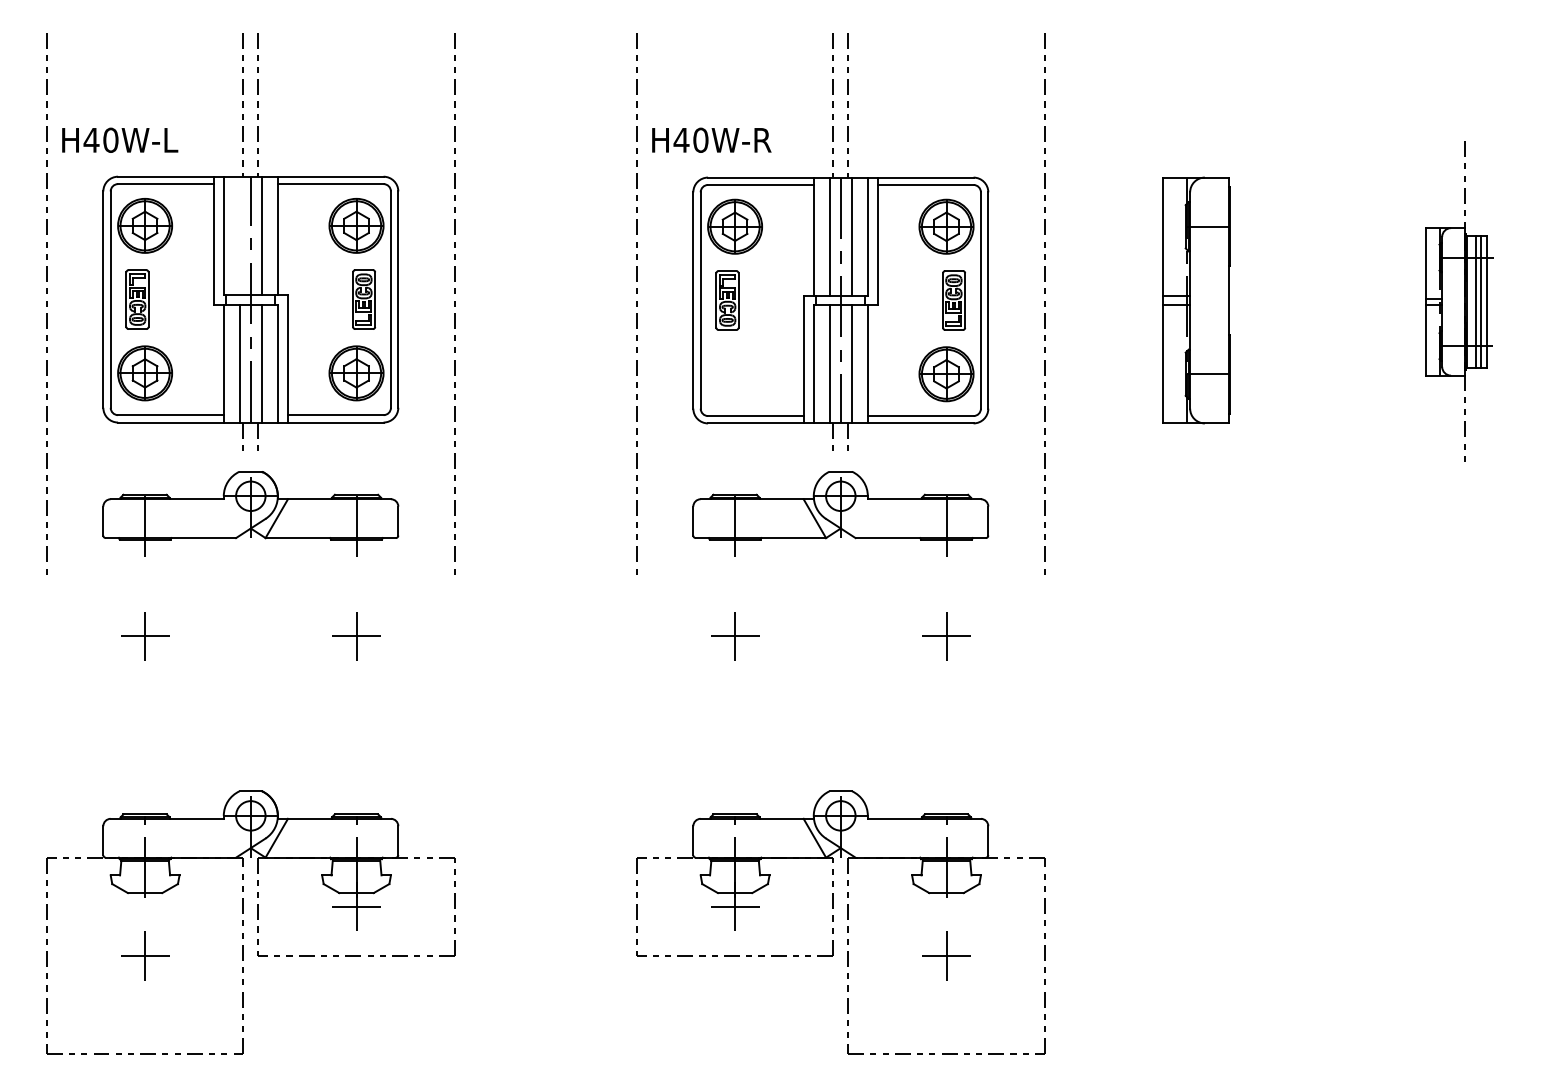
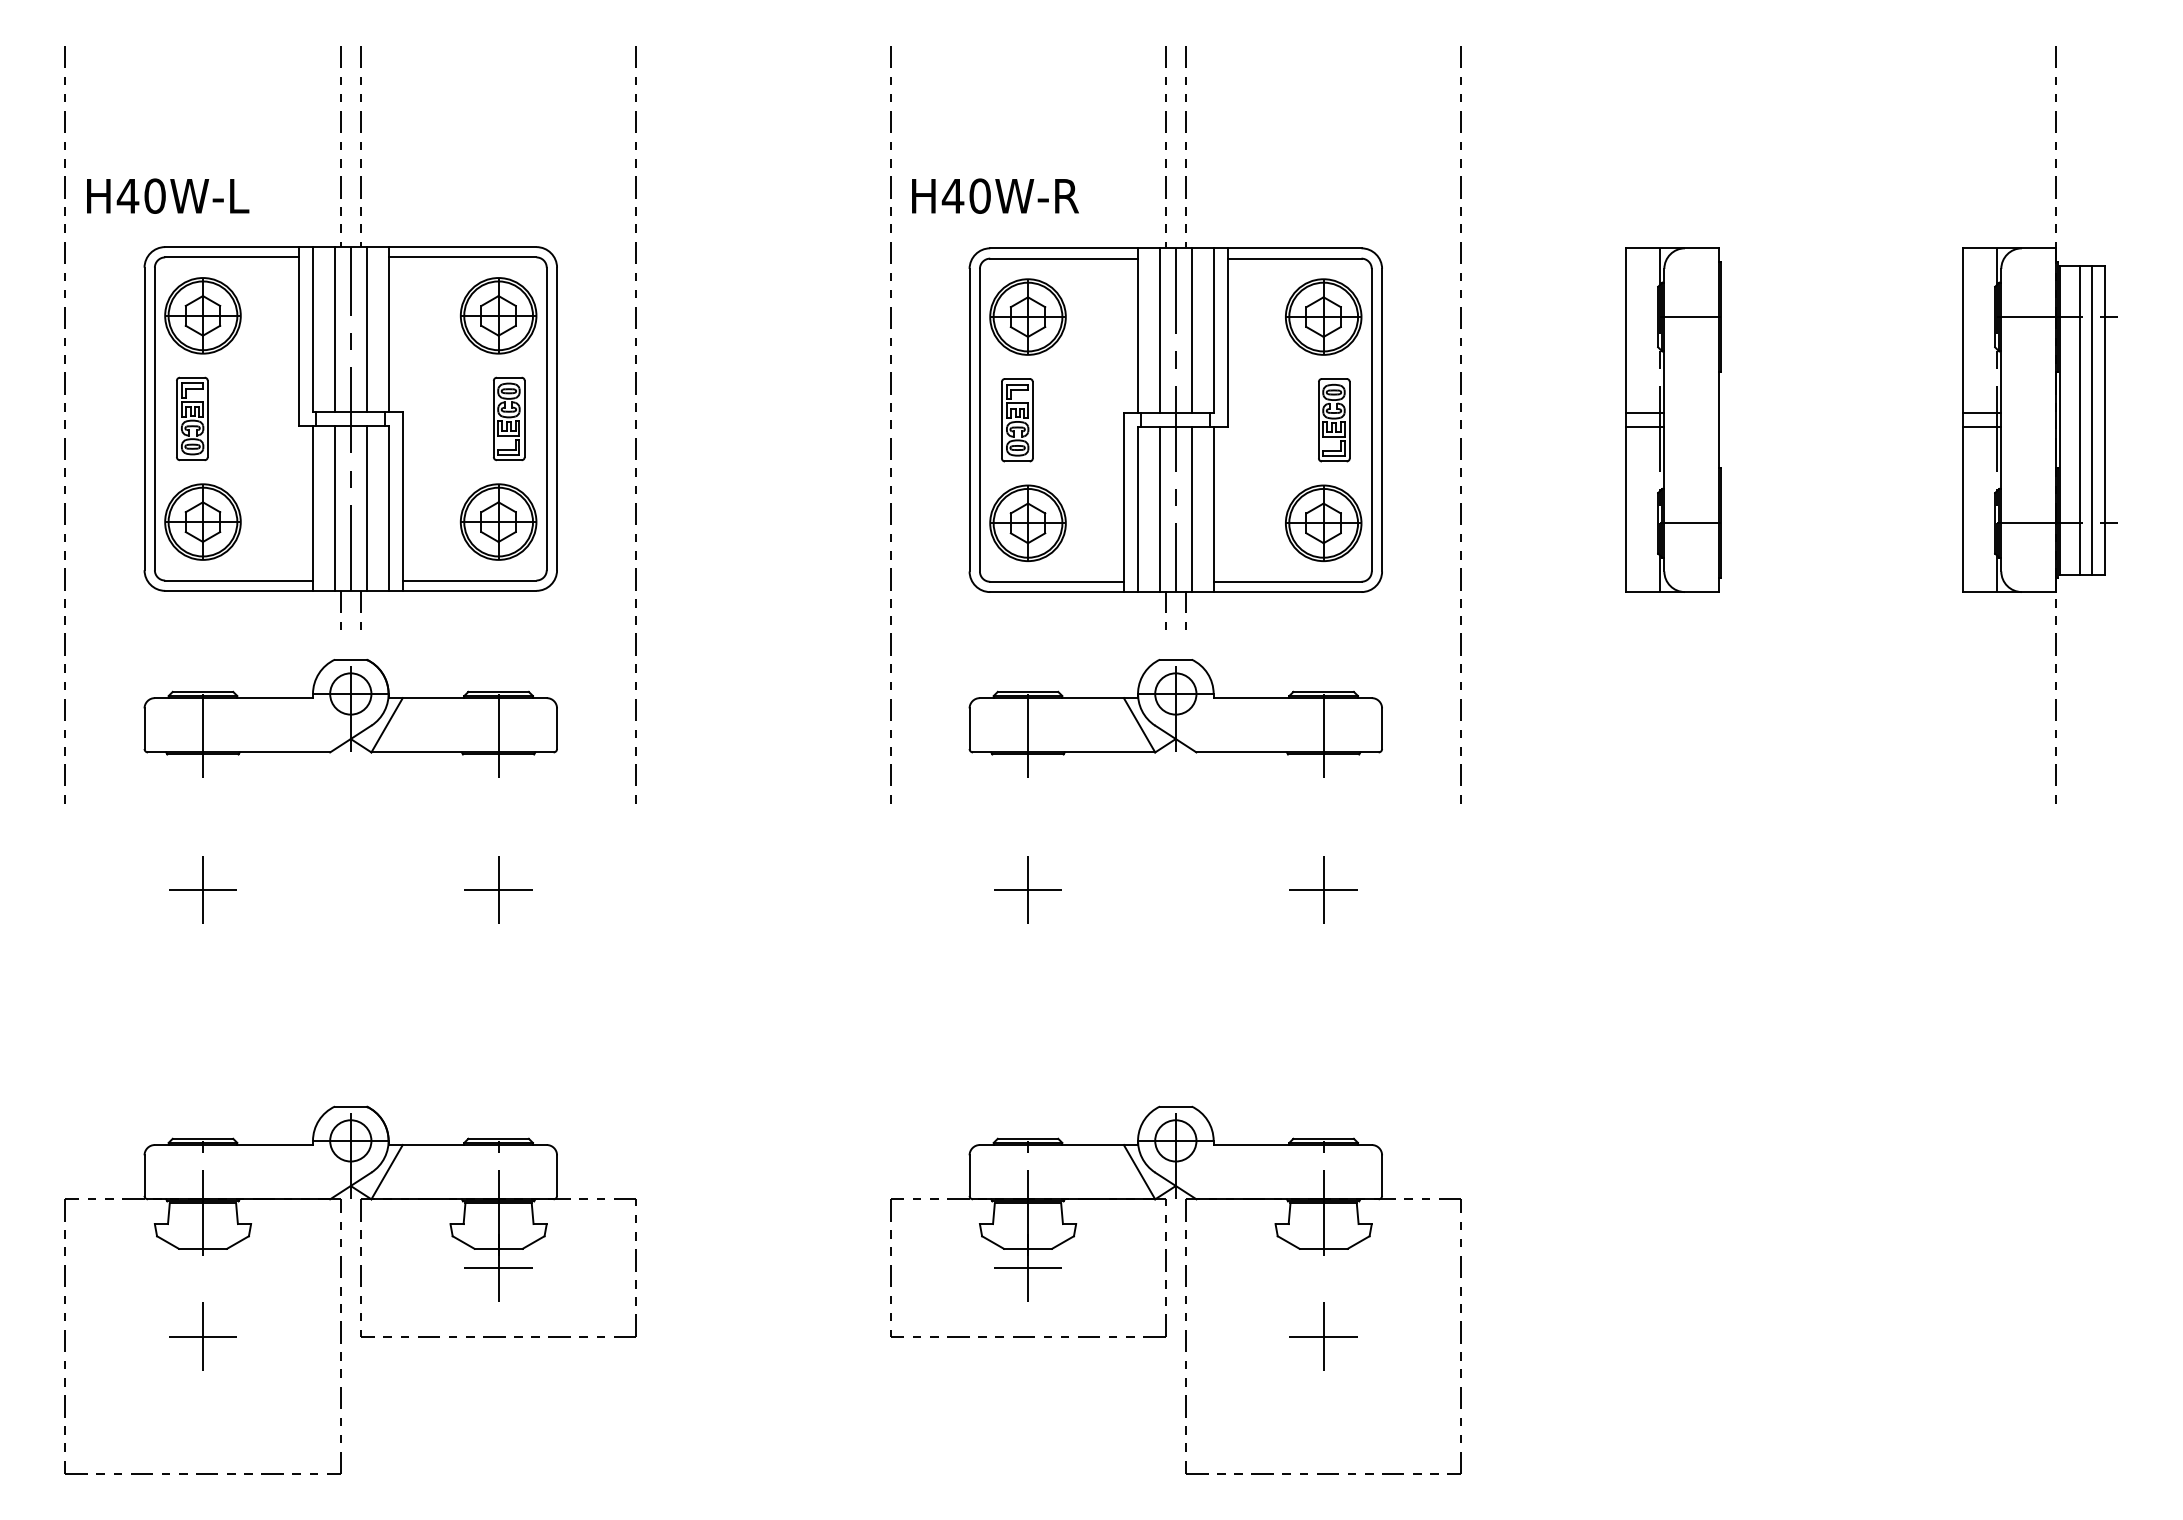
line: (239, 235) -> (335, 329), added
part: (1458, 303) -> (2039, 424), size x1.67
part: (734, 373) -> (1027, 522), added

